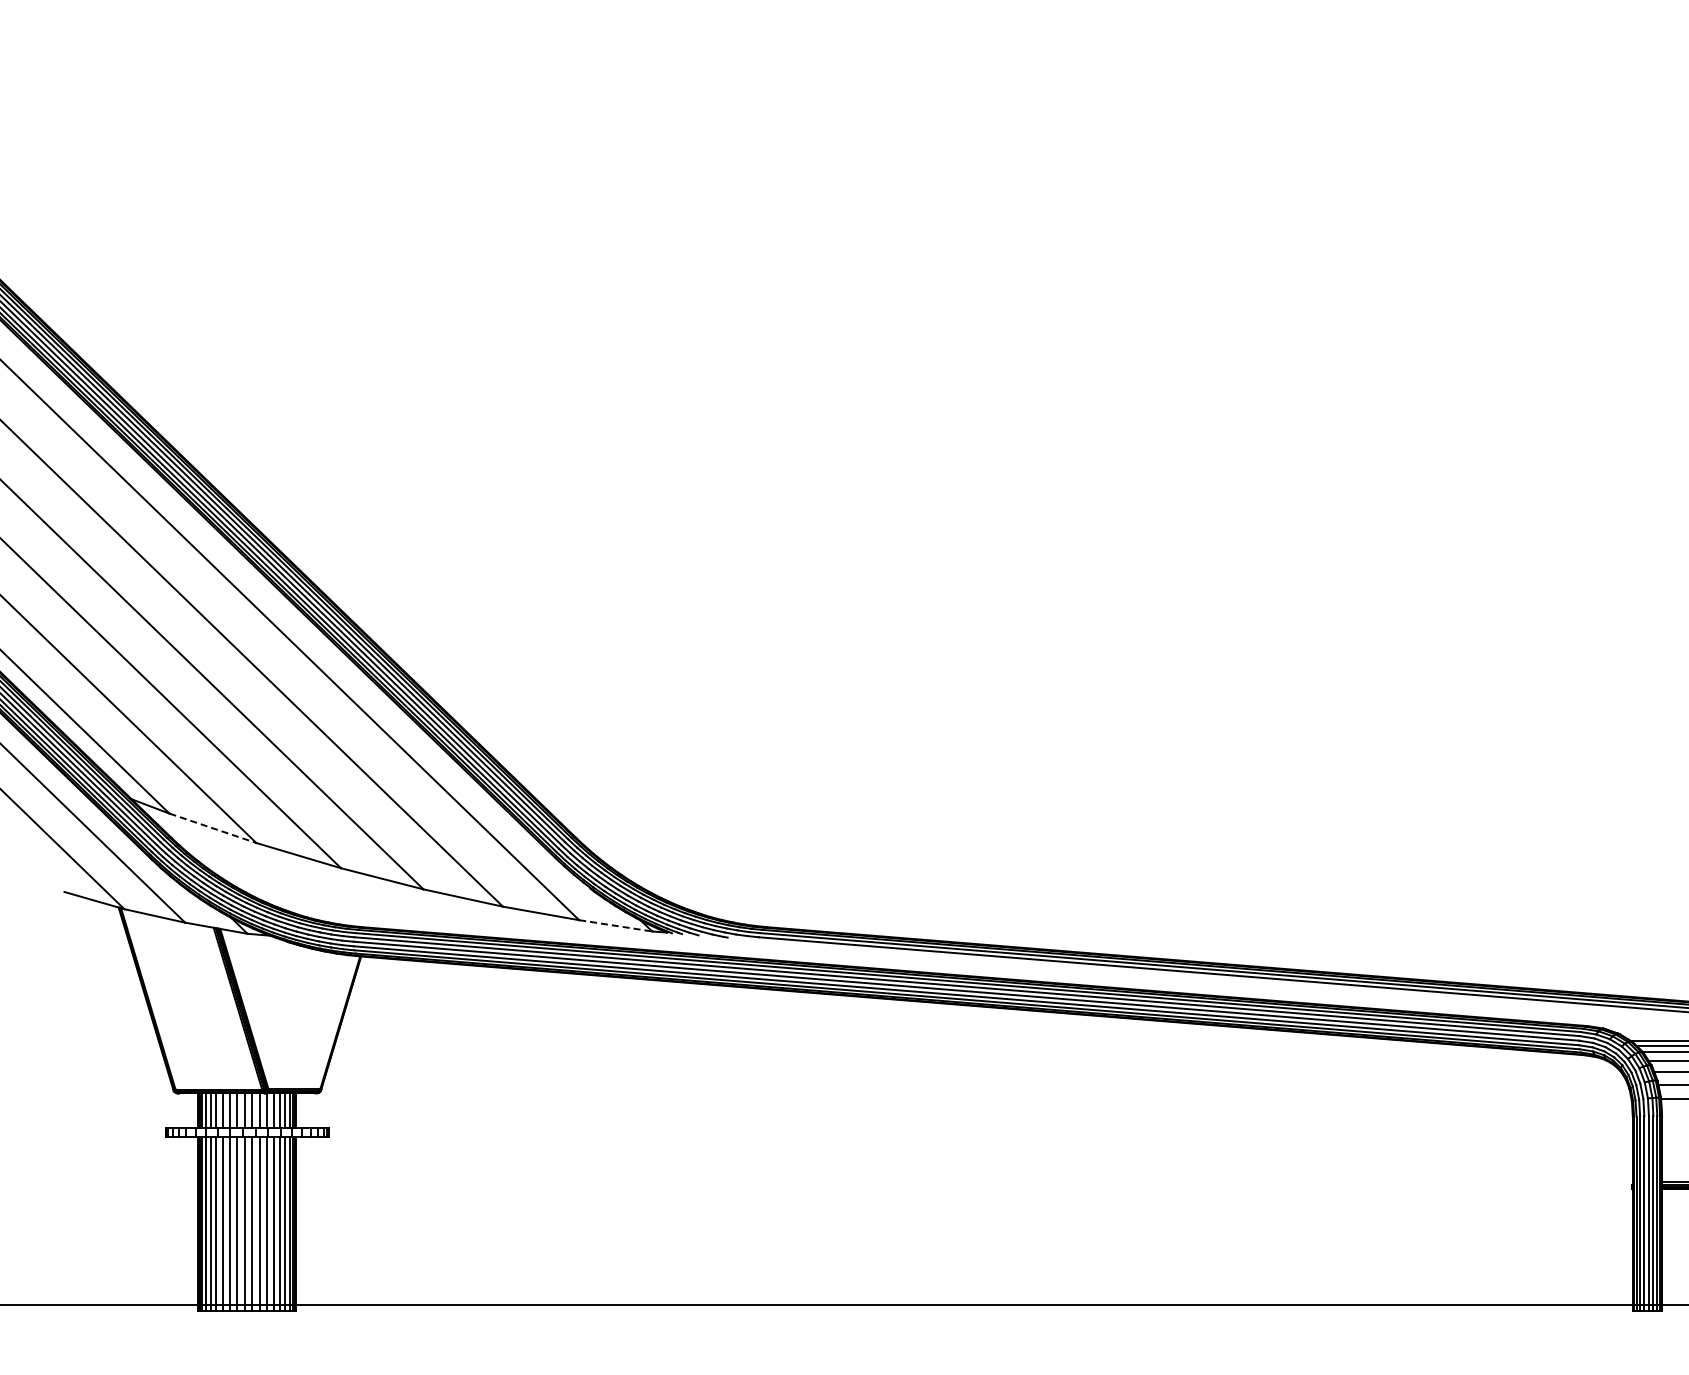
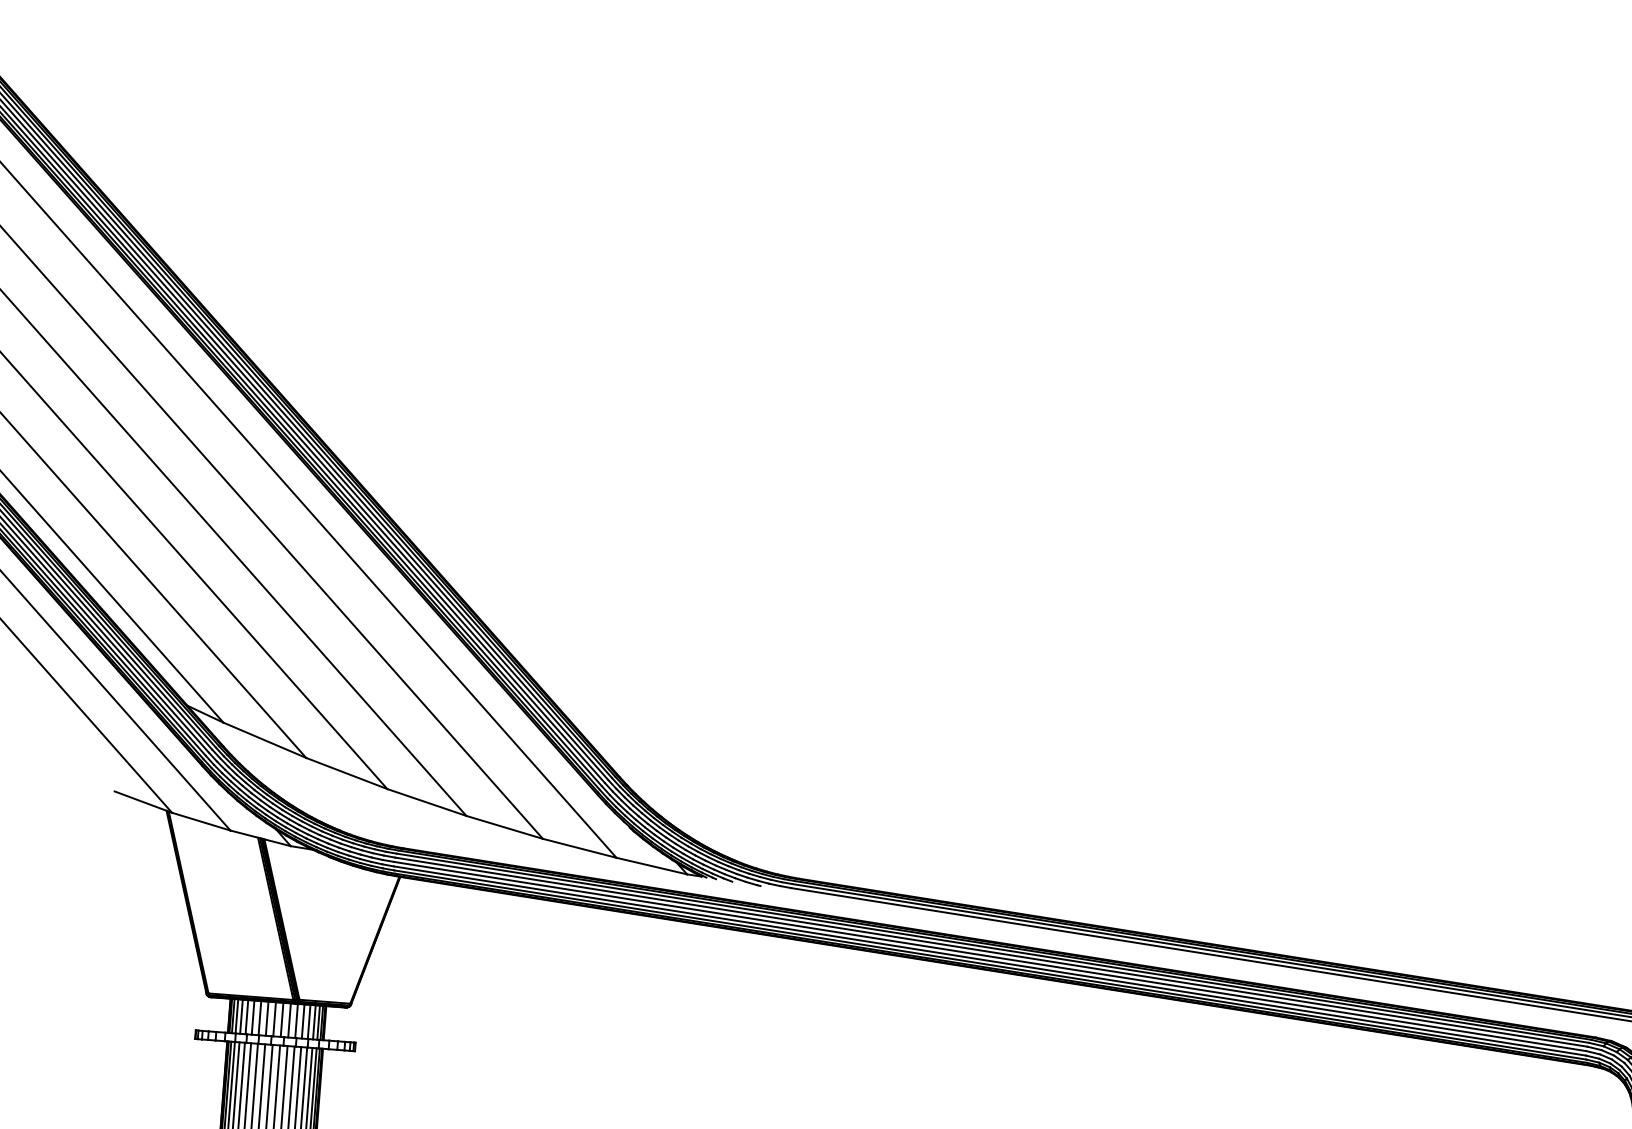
line: (212, 828) -> (264, 740), dashed -> solid
line: (616, 925) -> (652, 865), dashed -> solid

